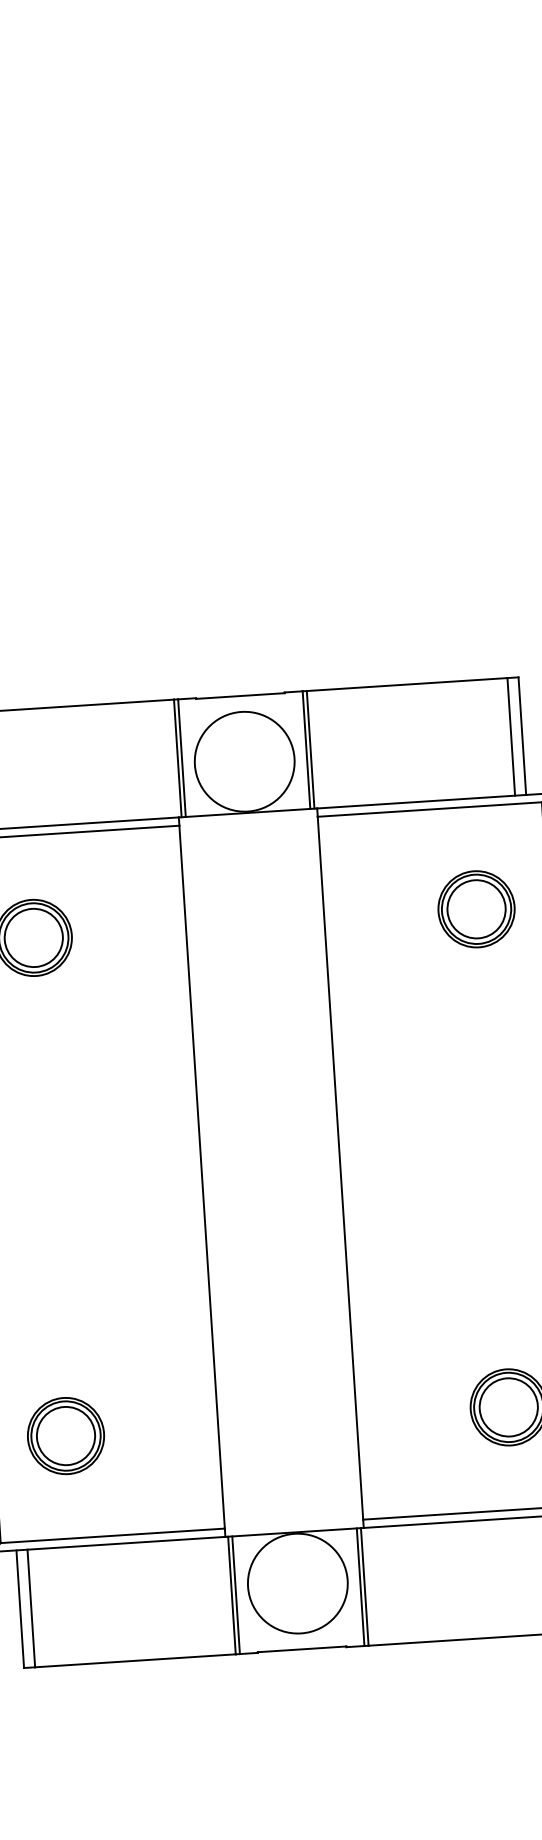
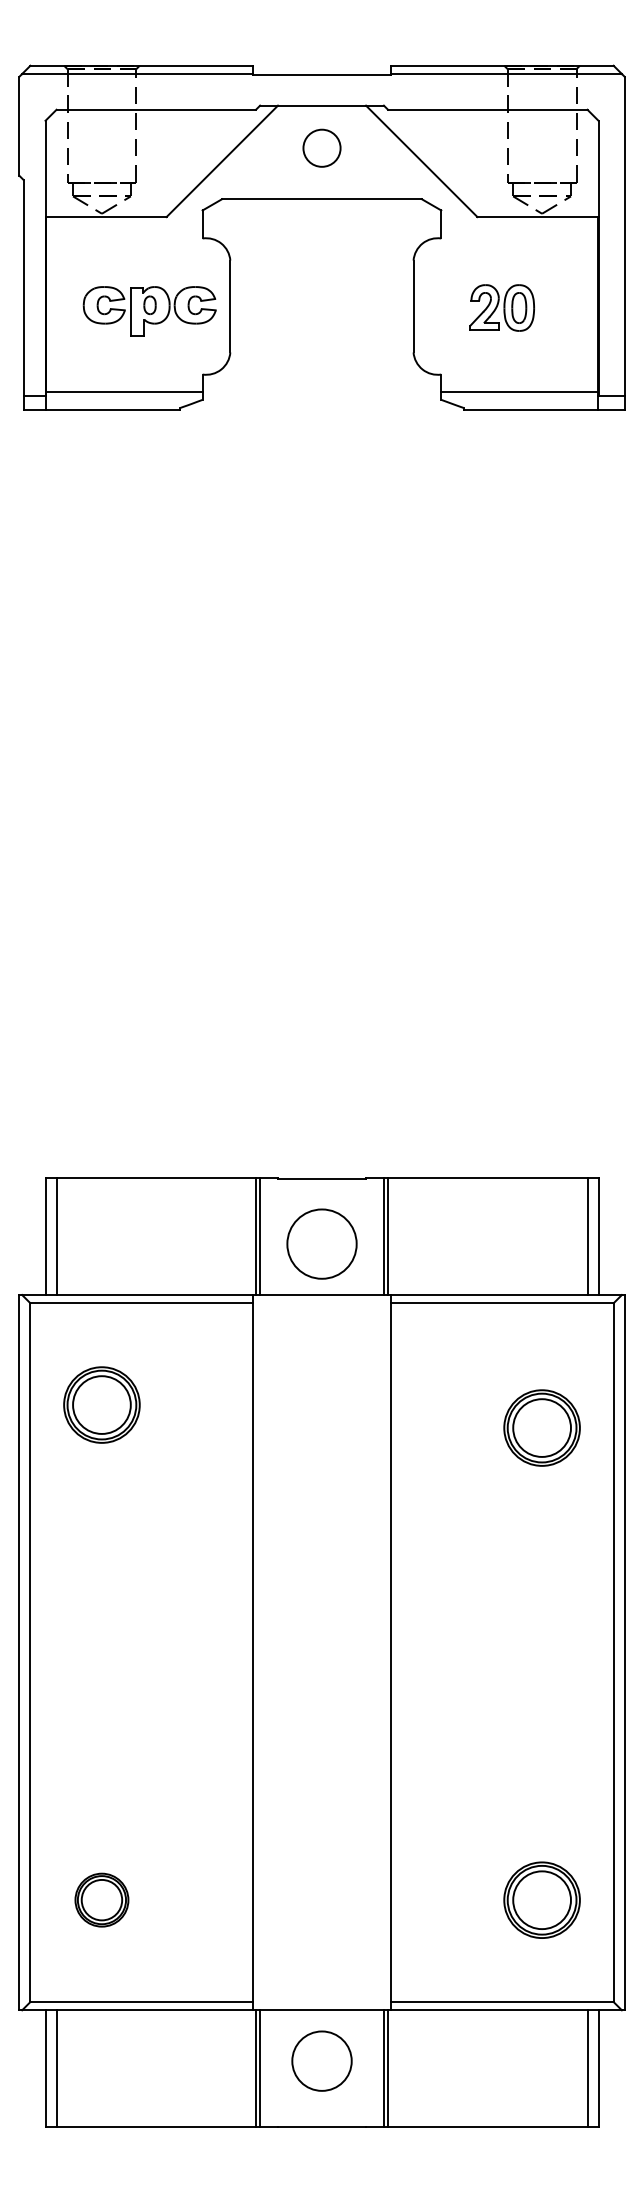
circle: (244, 761) -> (321, 1243), size x0.7
part: (475, 908) -> (541, 1427), moved
part: (65, 1435) -> (101, 1899), size x0.7
circle: (297, 1582) -> (321, 2060), size x0.6

